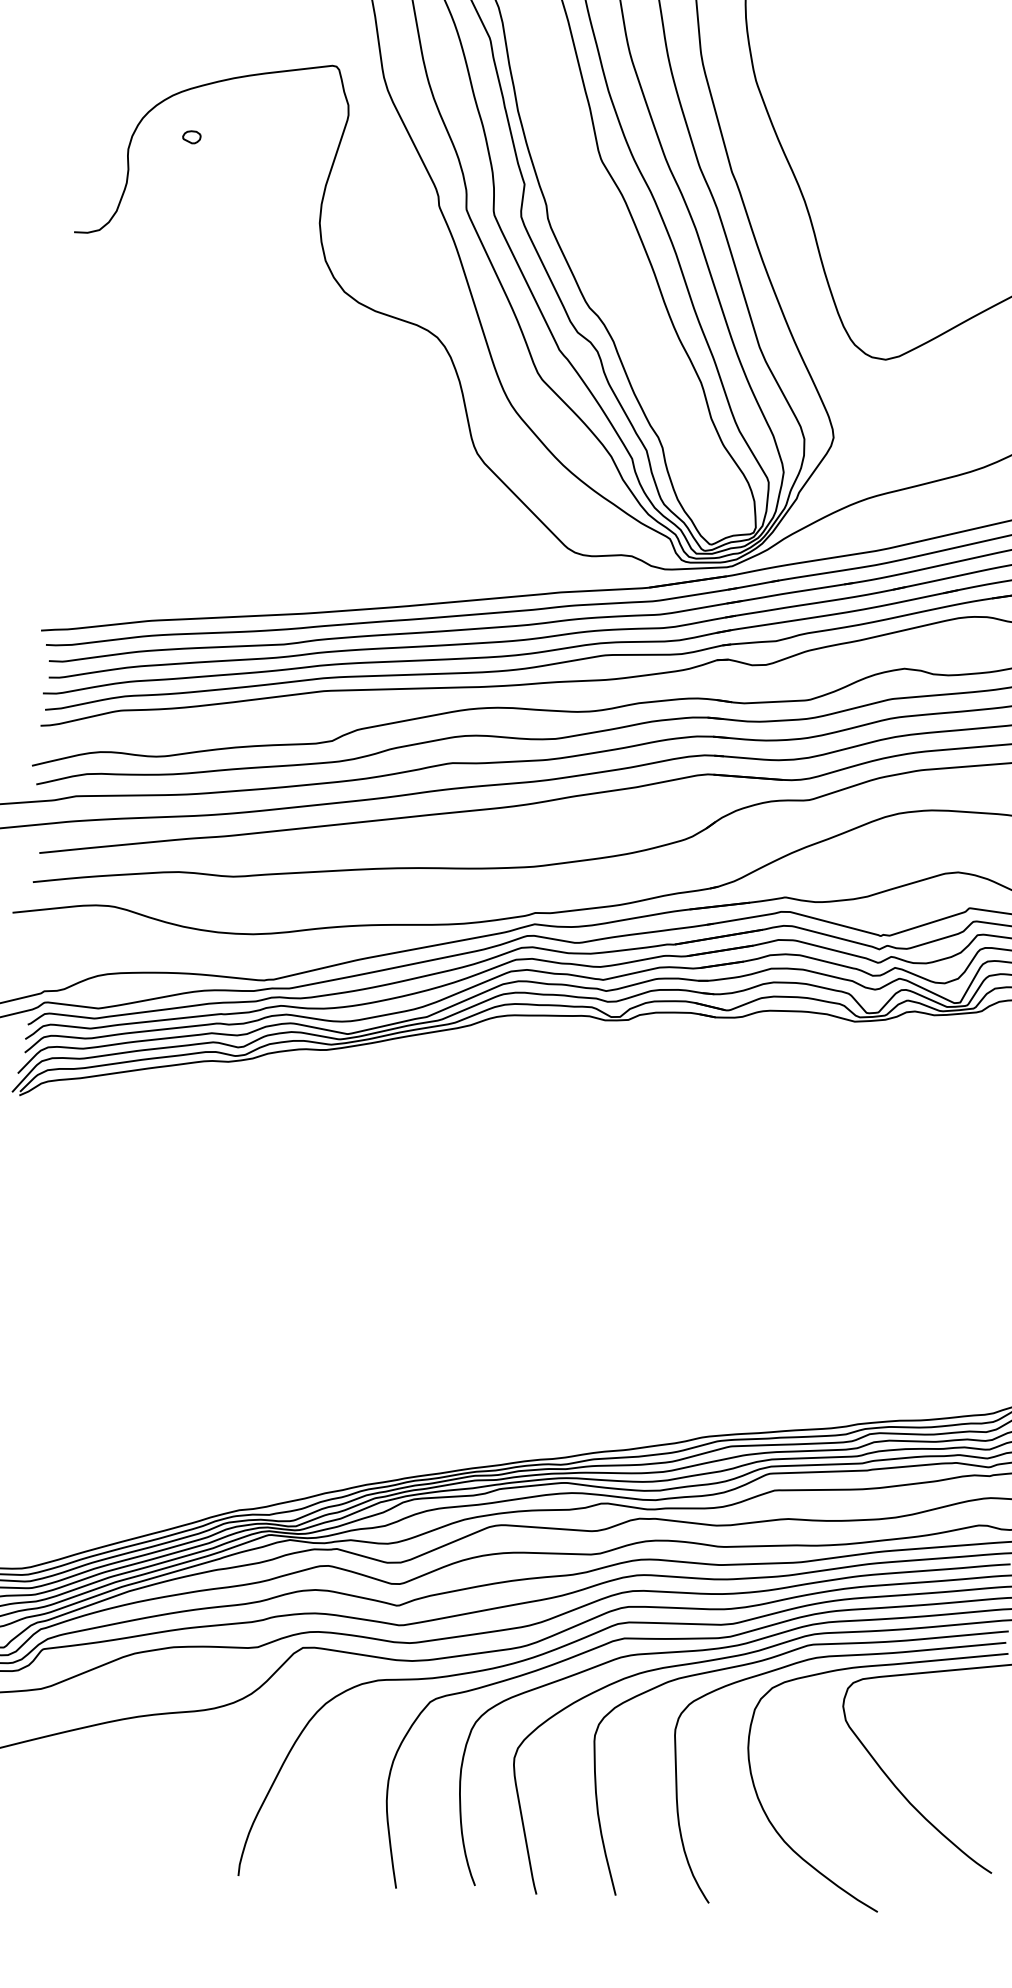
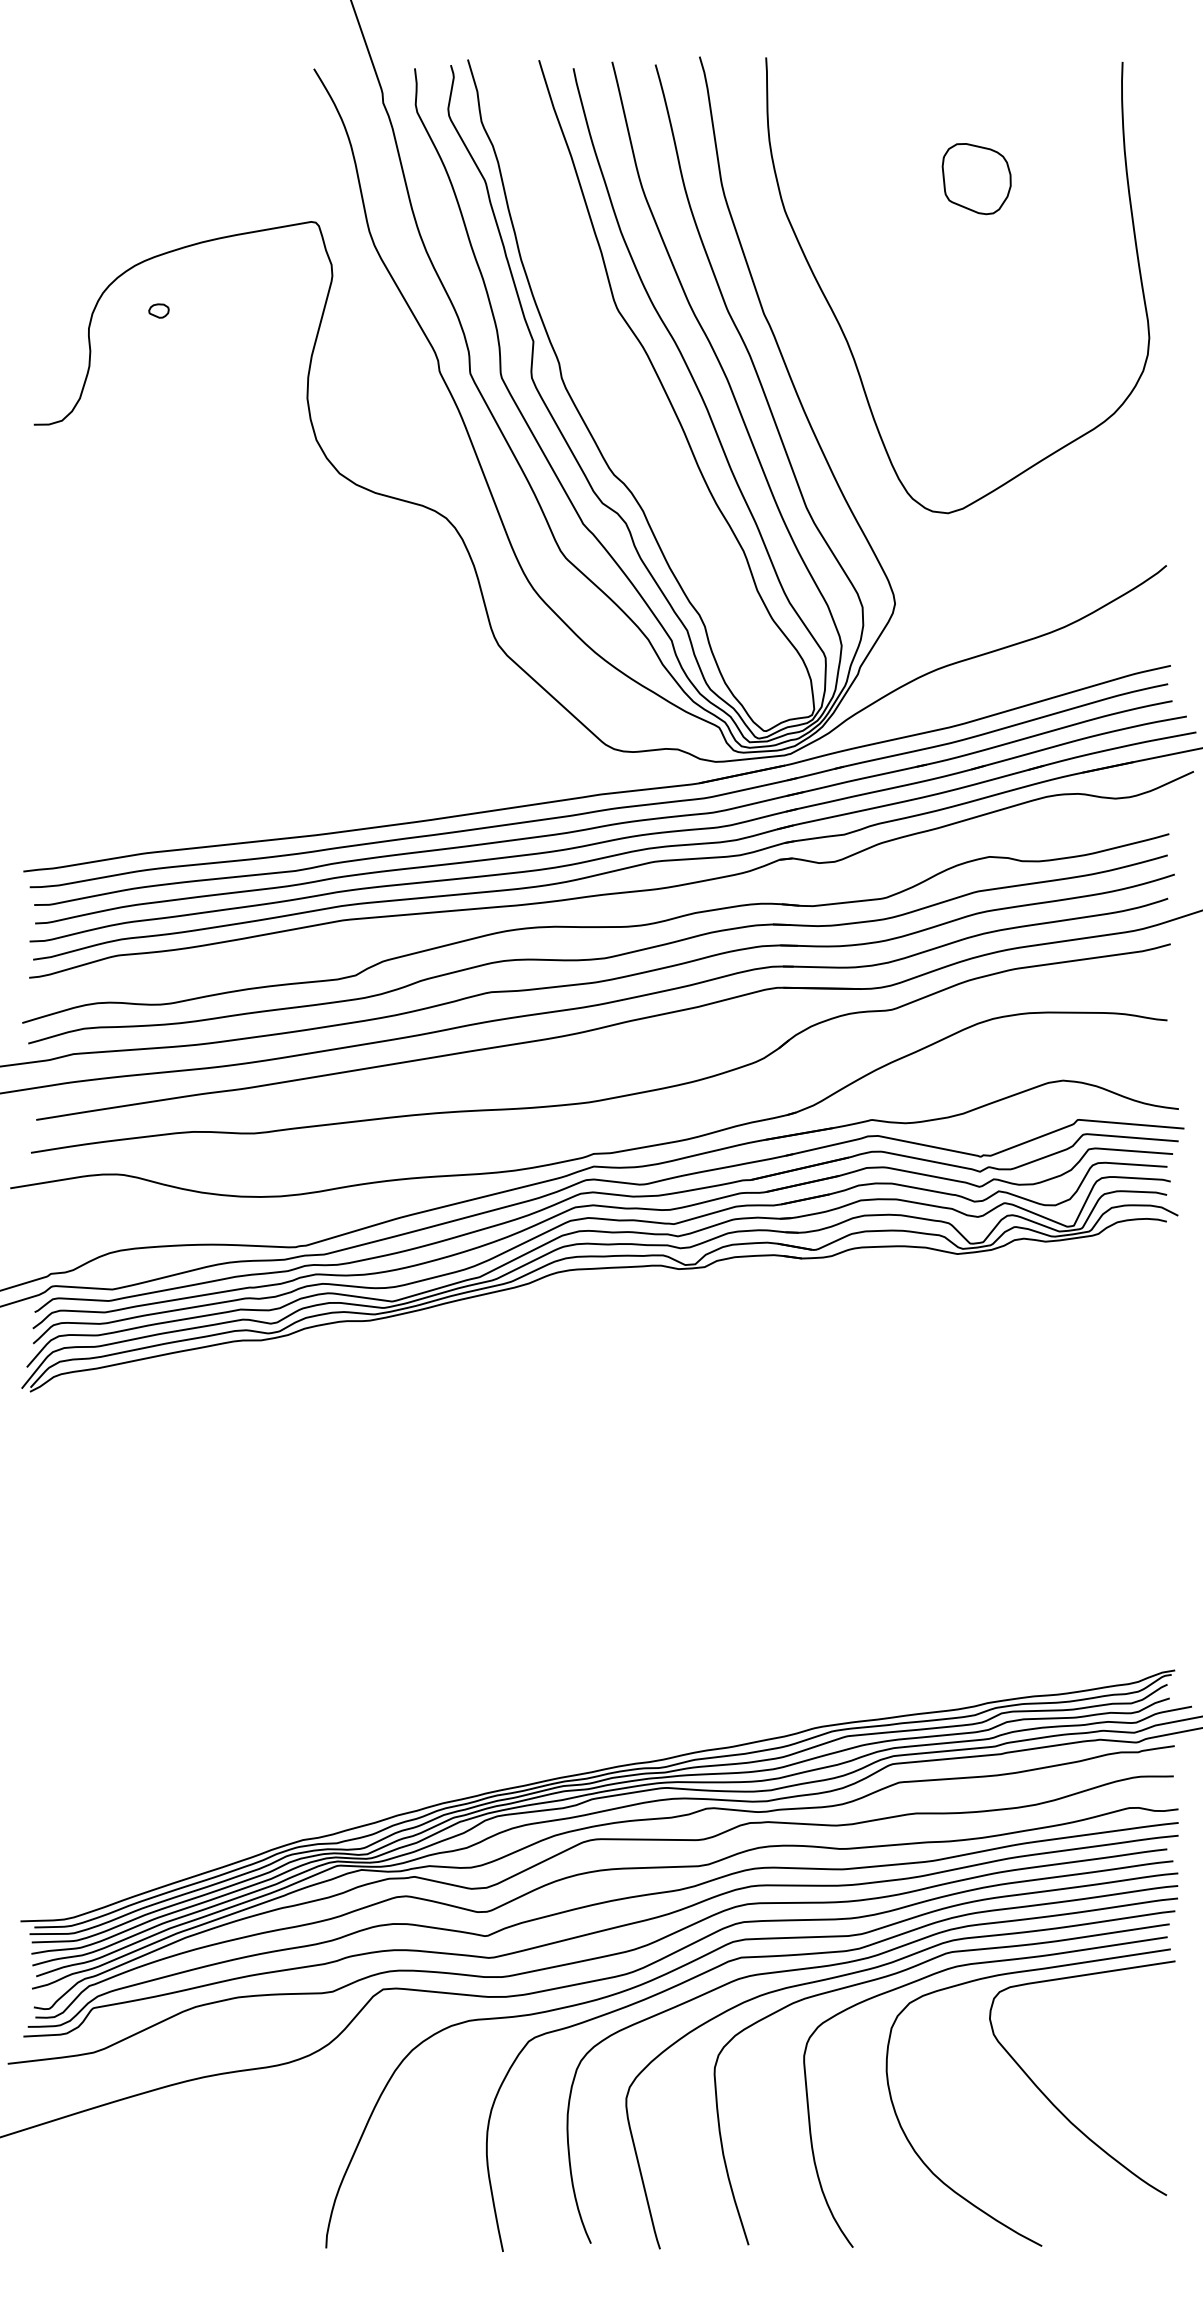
part: (928, 63) -> (976, 179), added

